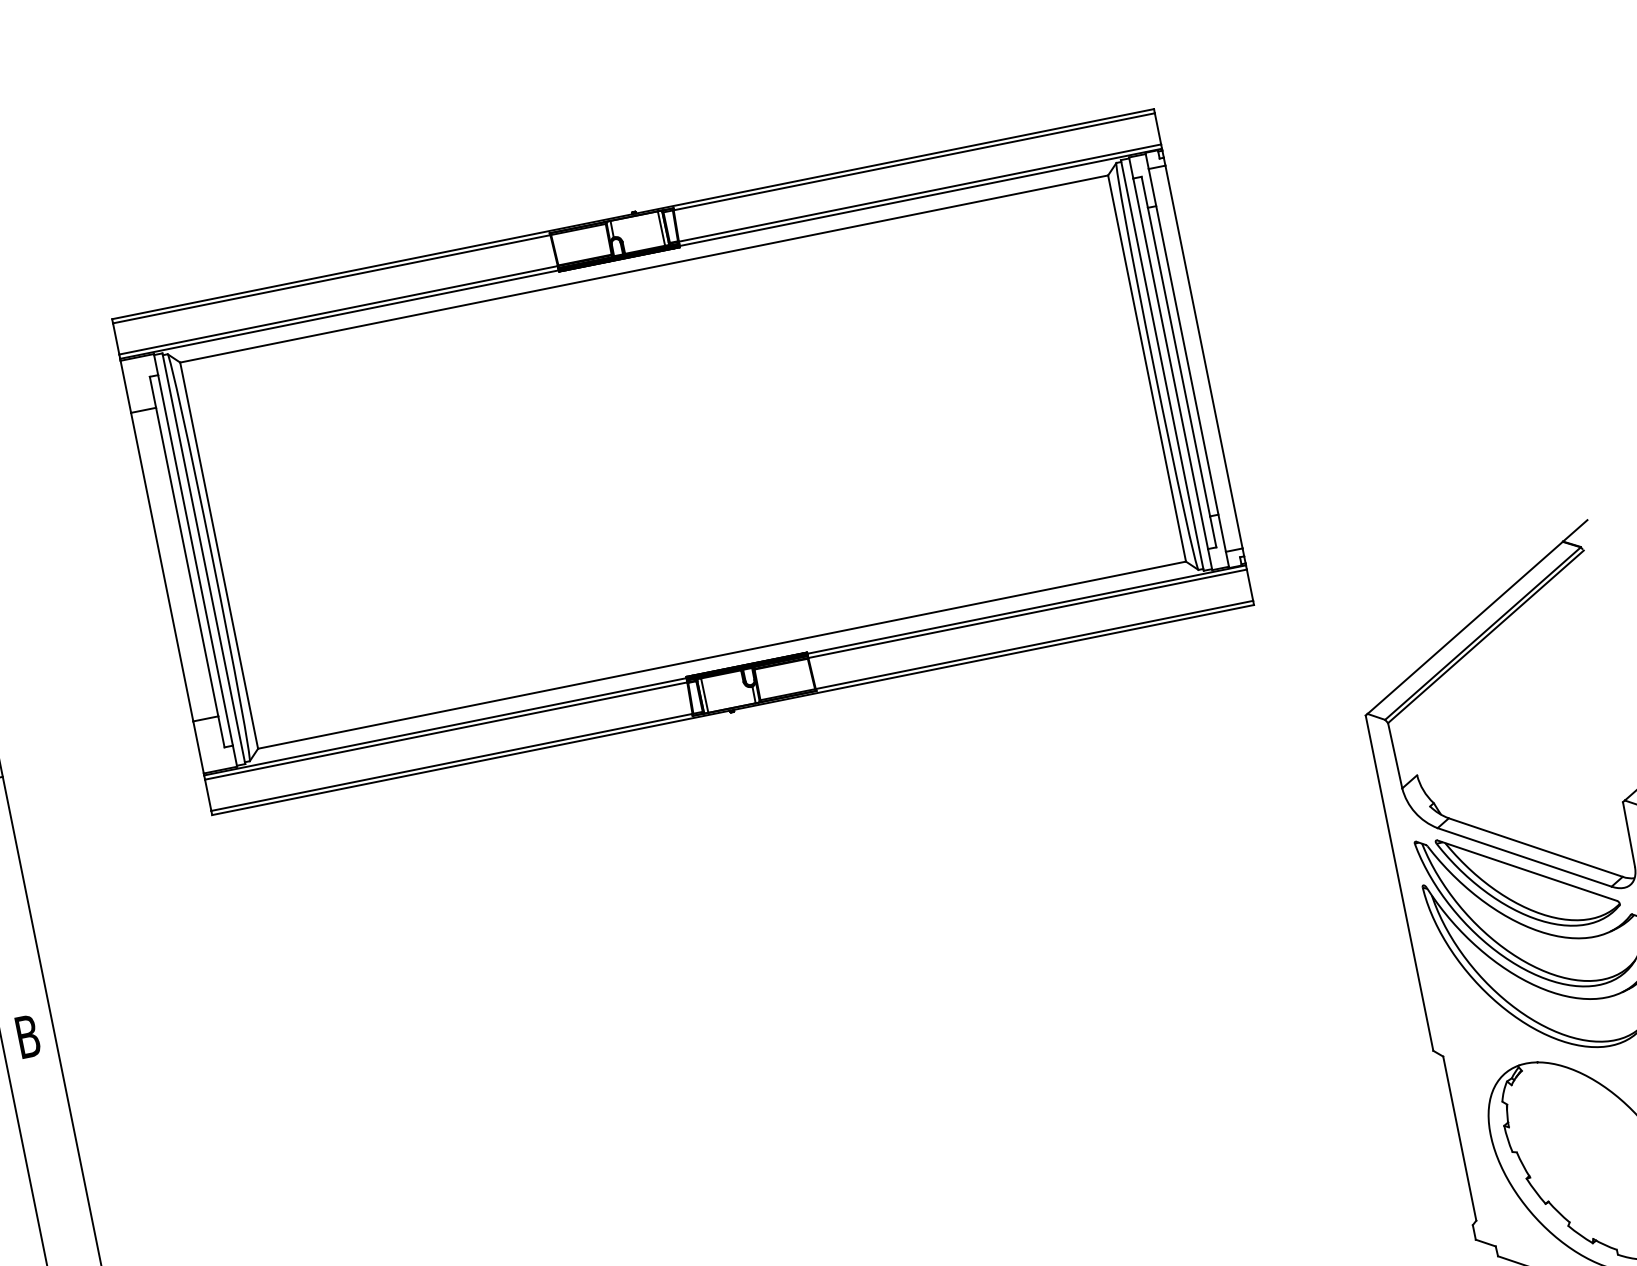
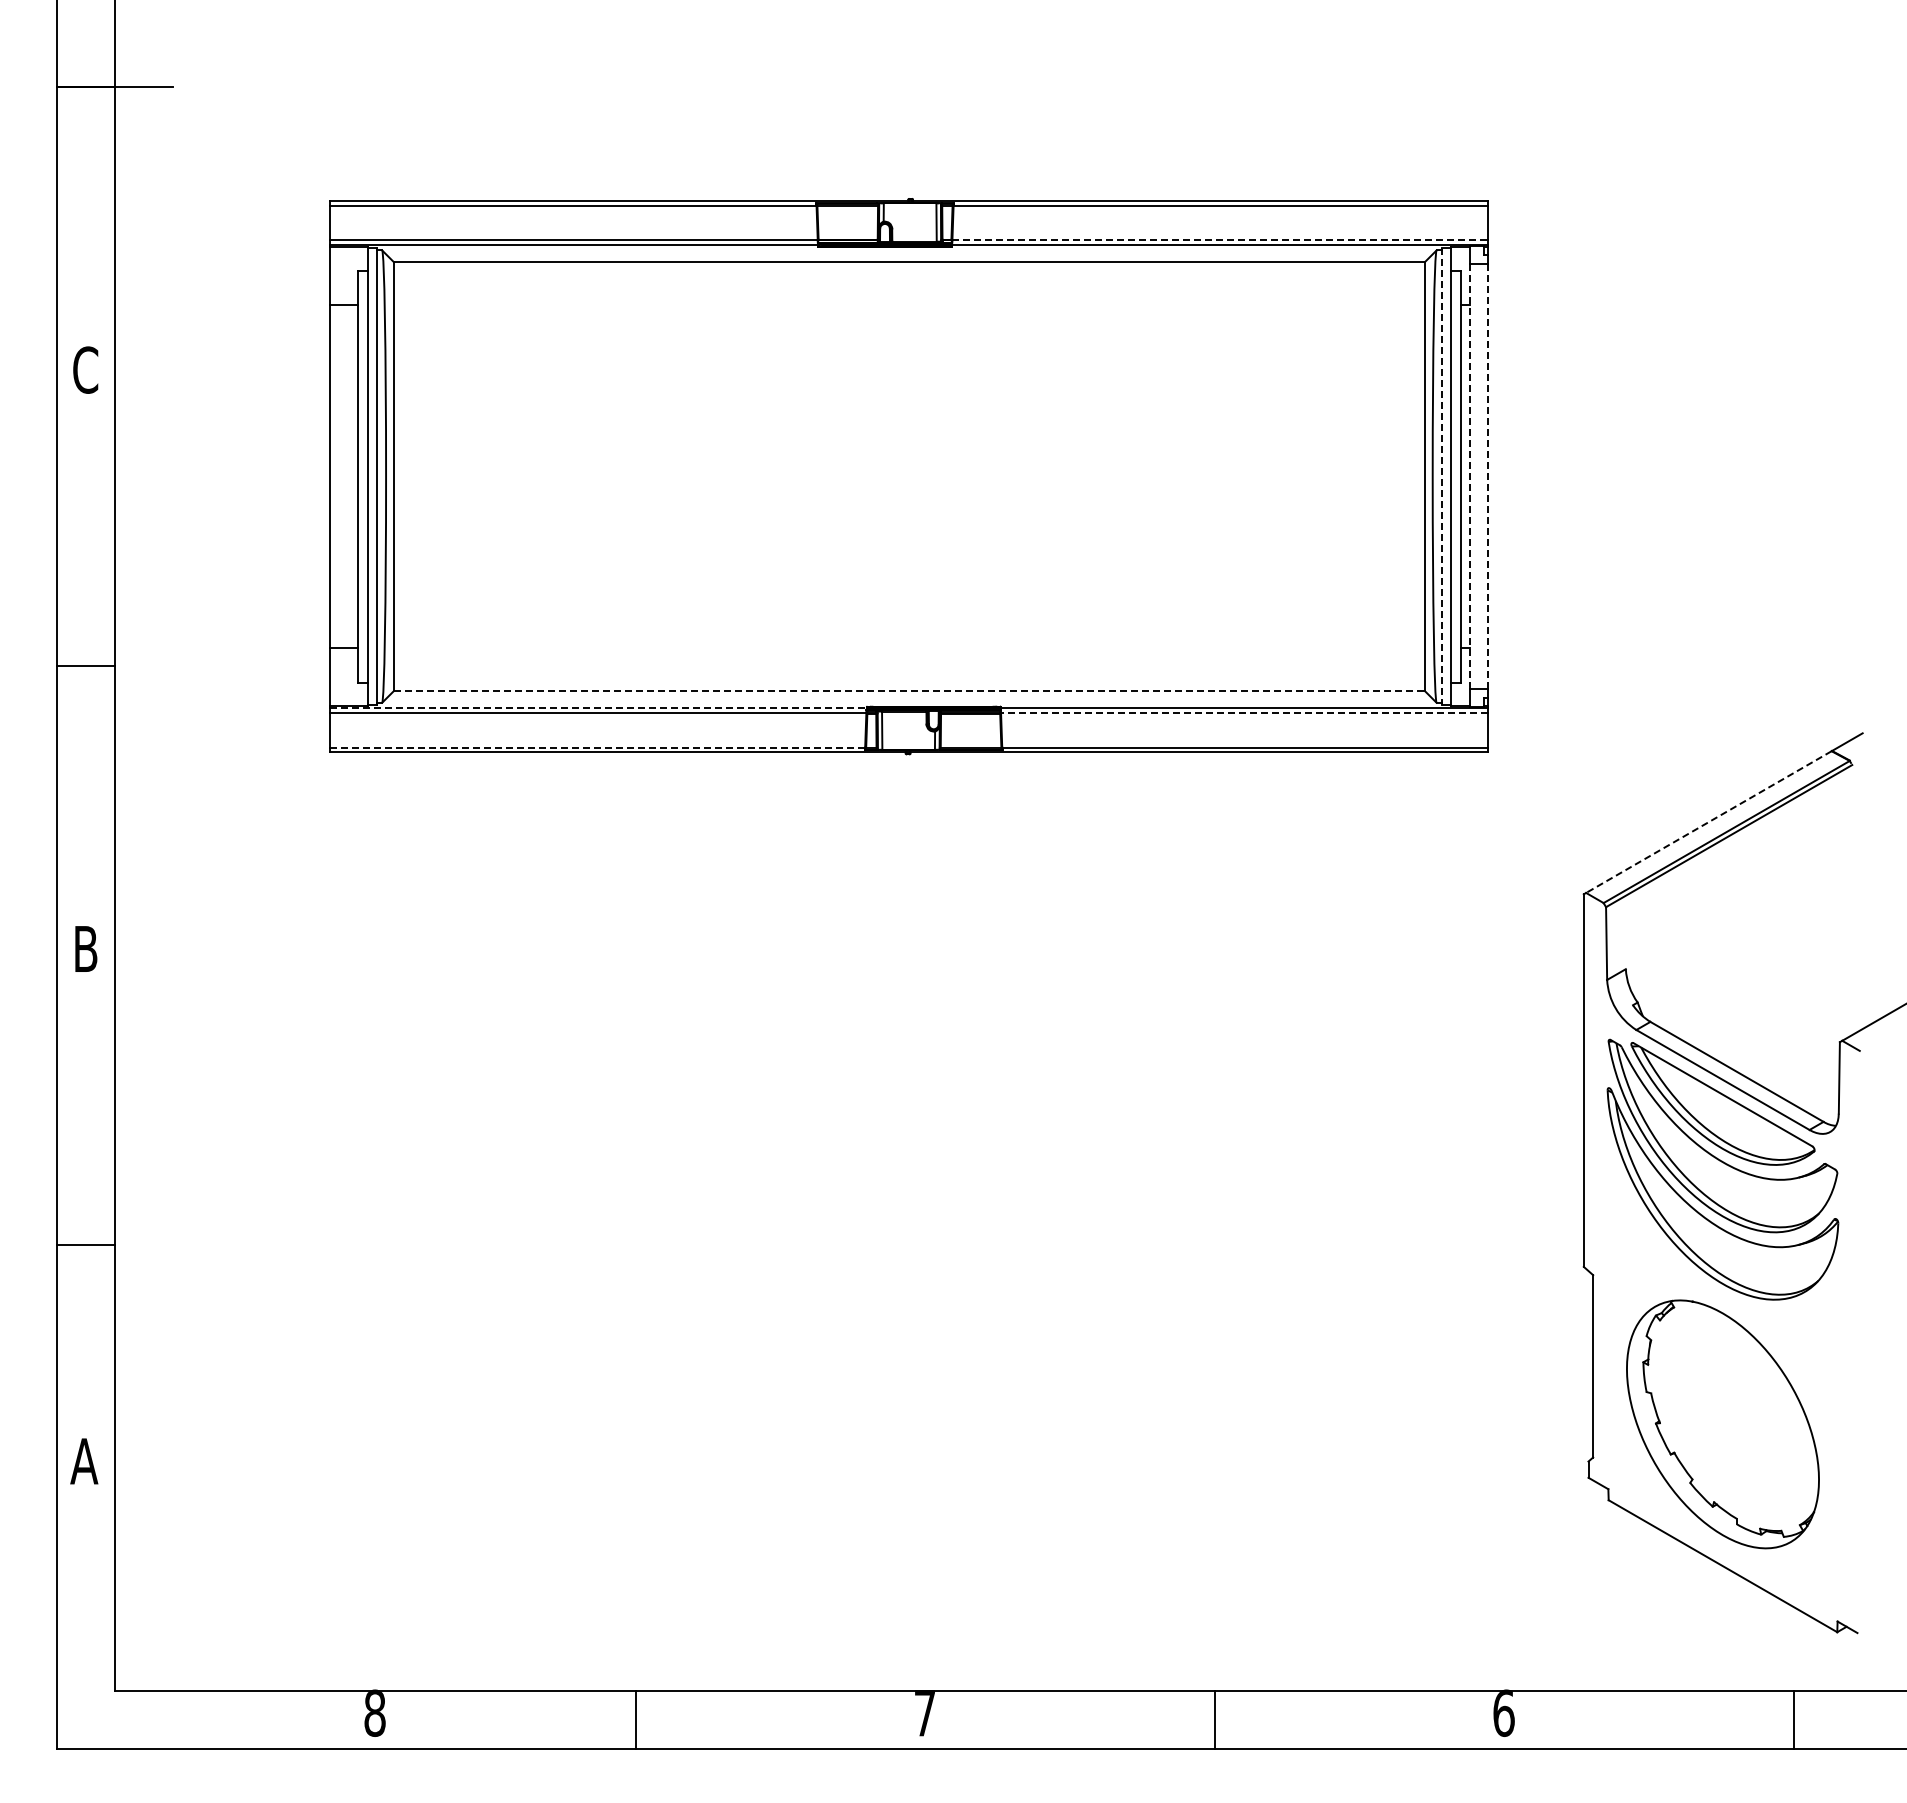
line: (920, 193) -> (1220, 240), solid -> dashed
line: (1204, 356) -> (1488, 476), solid -> dashed
line: (1187, 360) -> (1469, 476), solid -> dashed
line: (1162, 366) -> (1442, 477), solid -> dashed
line: (1027, 613) -> (1244, 712), solid -> dashed
line: (1464, 628) -> (1708, 822), solid -> dashed
line: (722, 655) -> (909, 691), solid -> dashed
line: (446, 726) -> (599, 708), solid -> dashed
line: (452, 762) -> (598, 747), solid -> dashed

